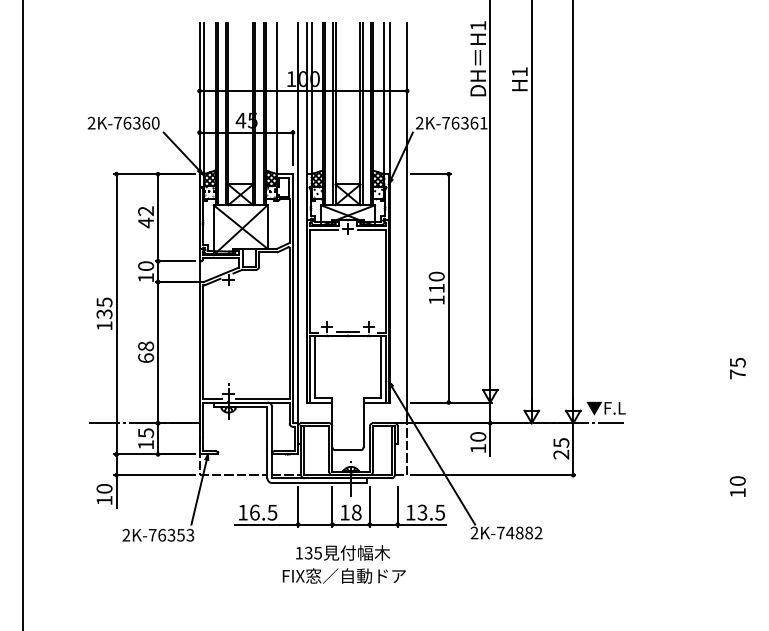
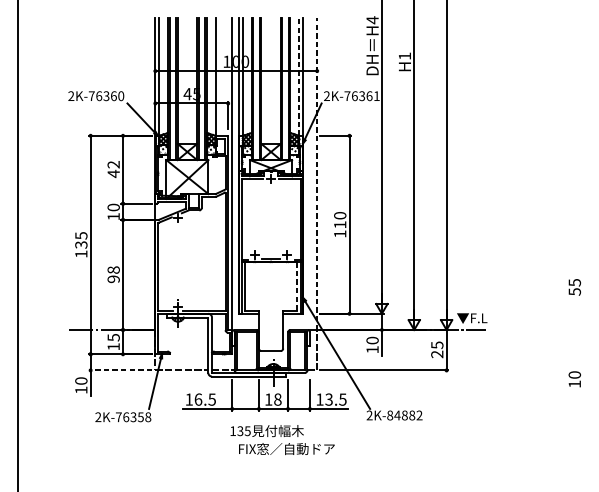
text: (478, 25) -> (372, 20), H1 -> H4
line: (384, 98) -> (299, 76), solid -> dashed
line: (407, 222) -> (317, 173), solid -> dashed
text: (146, 358) -> (114, 279), 68 -> 98
line: (381, 366) -> (297, 285), solid -> dashed
text: (737, 374) -> (574, 291), 75 -> 55
line: (154, 475) -> (120, 370), solid -> dashed
text: (500, 532) -> (389, 415), 2K-74882 -> 2K-84882
text: (190, 535) -> (148, 417), 2K-76353 -> 2K-76358
text: (343, 575) -> (286, 448), moved

